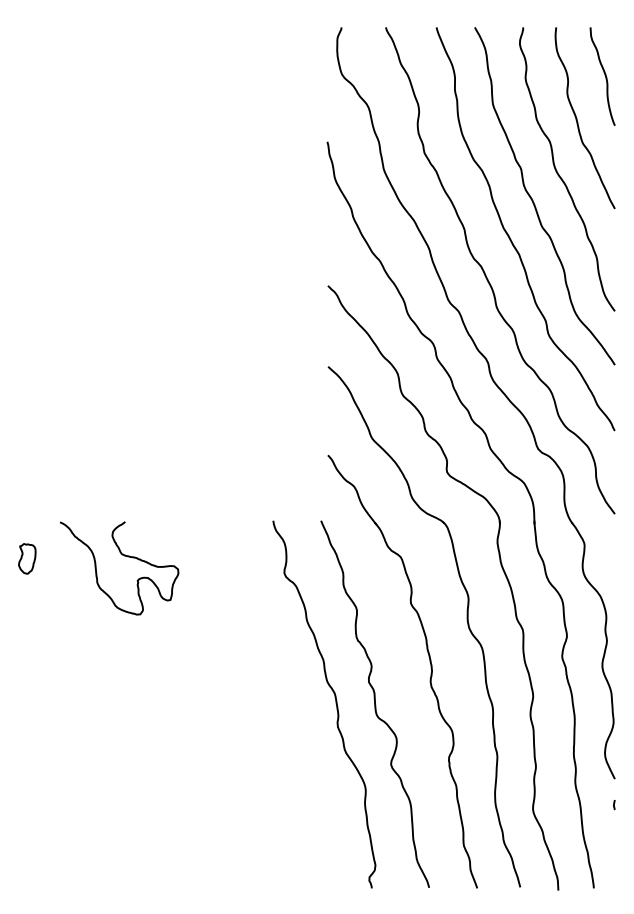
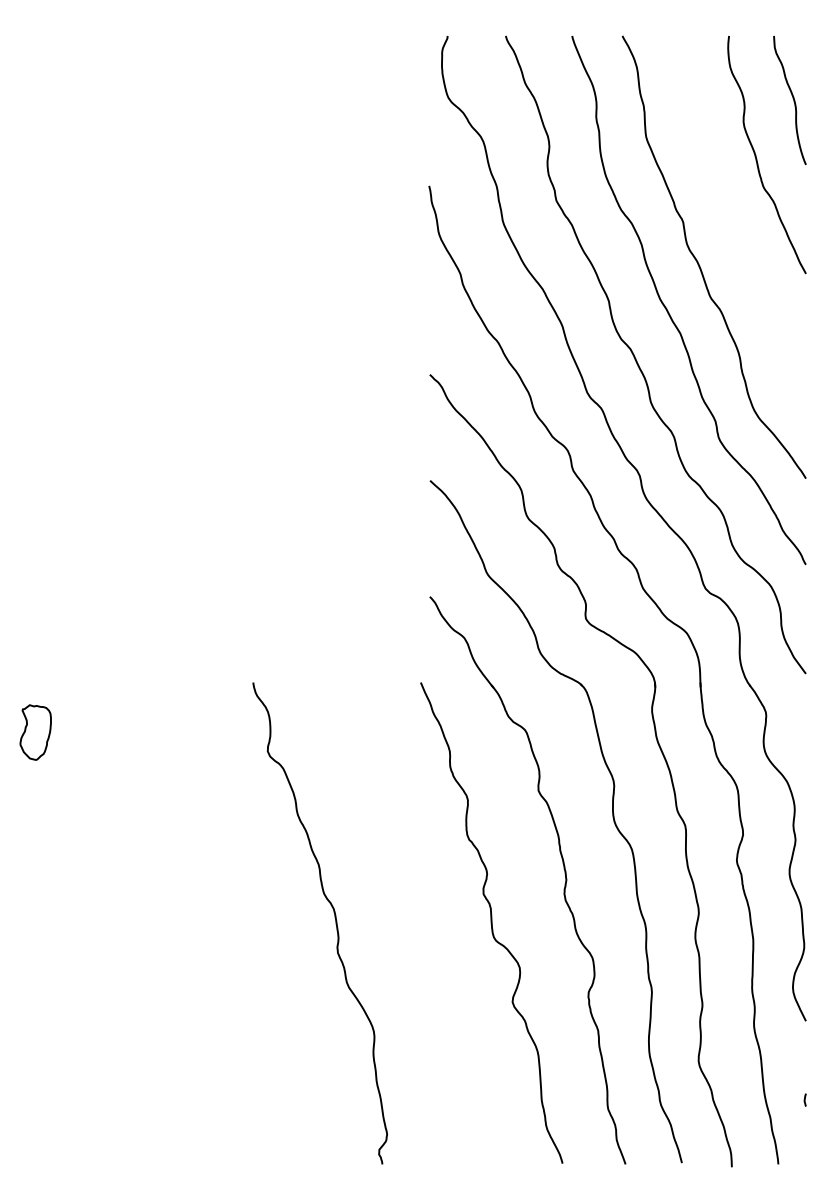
curve: (558, 173) -> (732, 227), removed
curve: (123, 555) -> (161, 728), removed
part: (27, 558) -> (35, 732), size x1.4
curve: (336, 704) -> (335, 923), moved
curve: (613, 804) -> (804, 1099), moved

